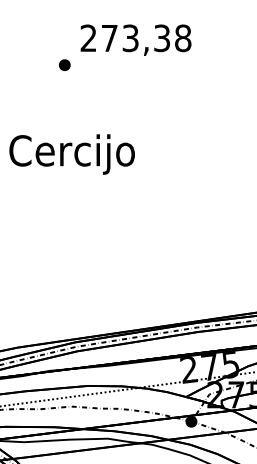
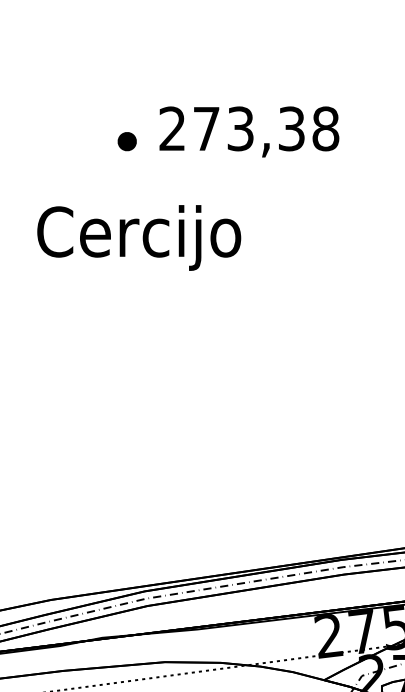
text: (135, 39) -> (248, 130), moved
text: (71, 154) -> (138, 237), moved

